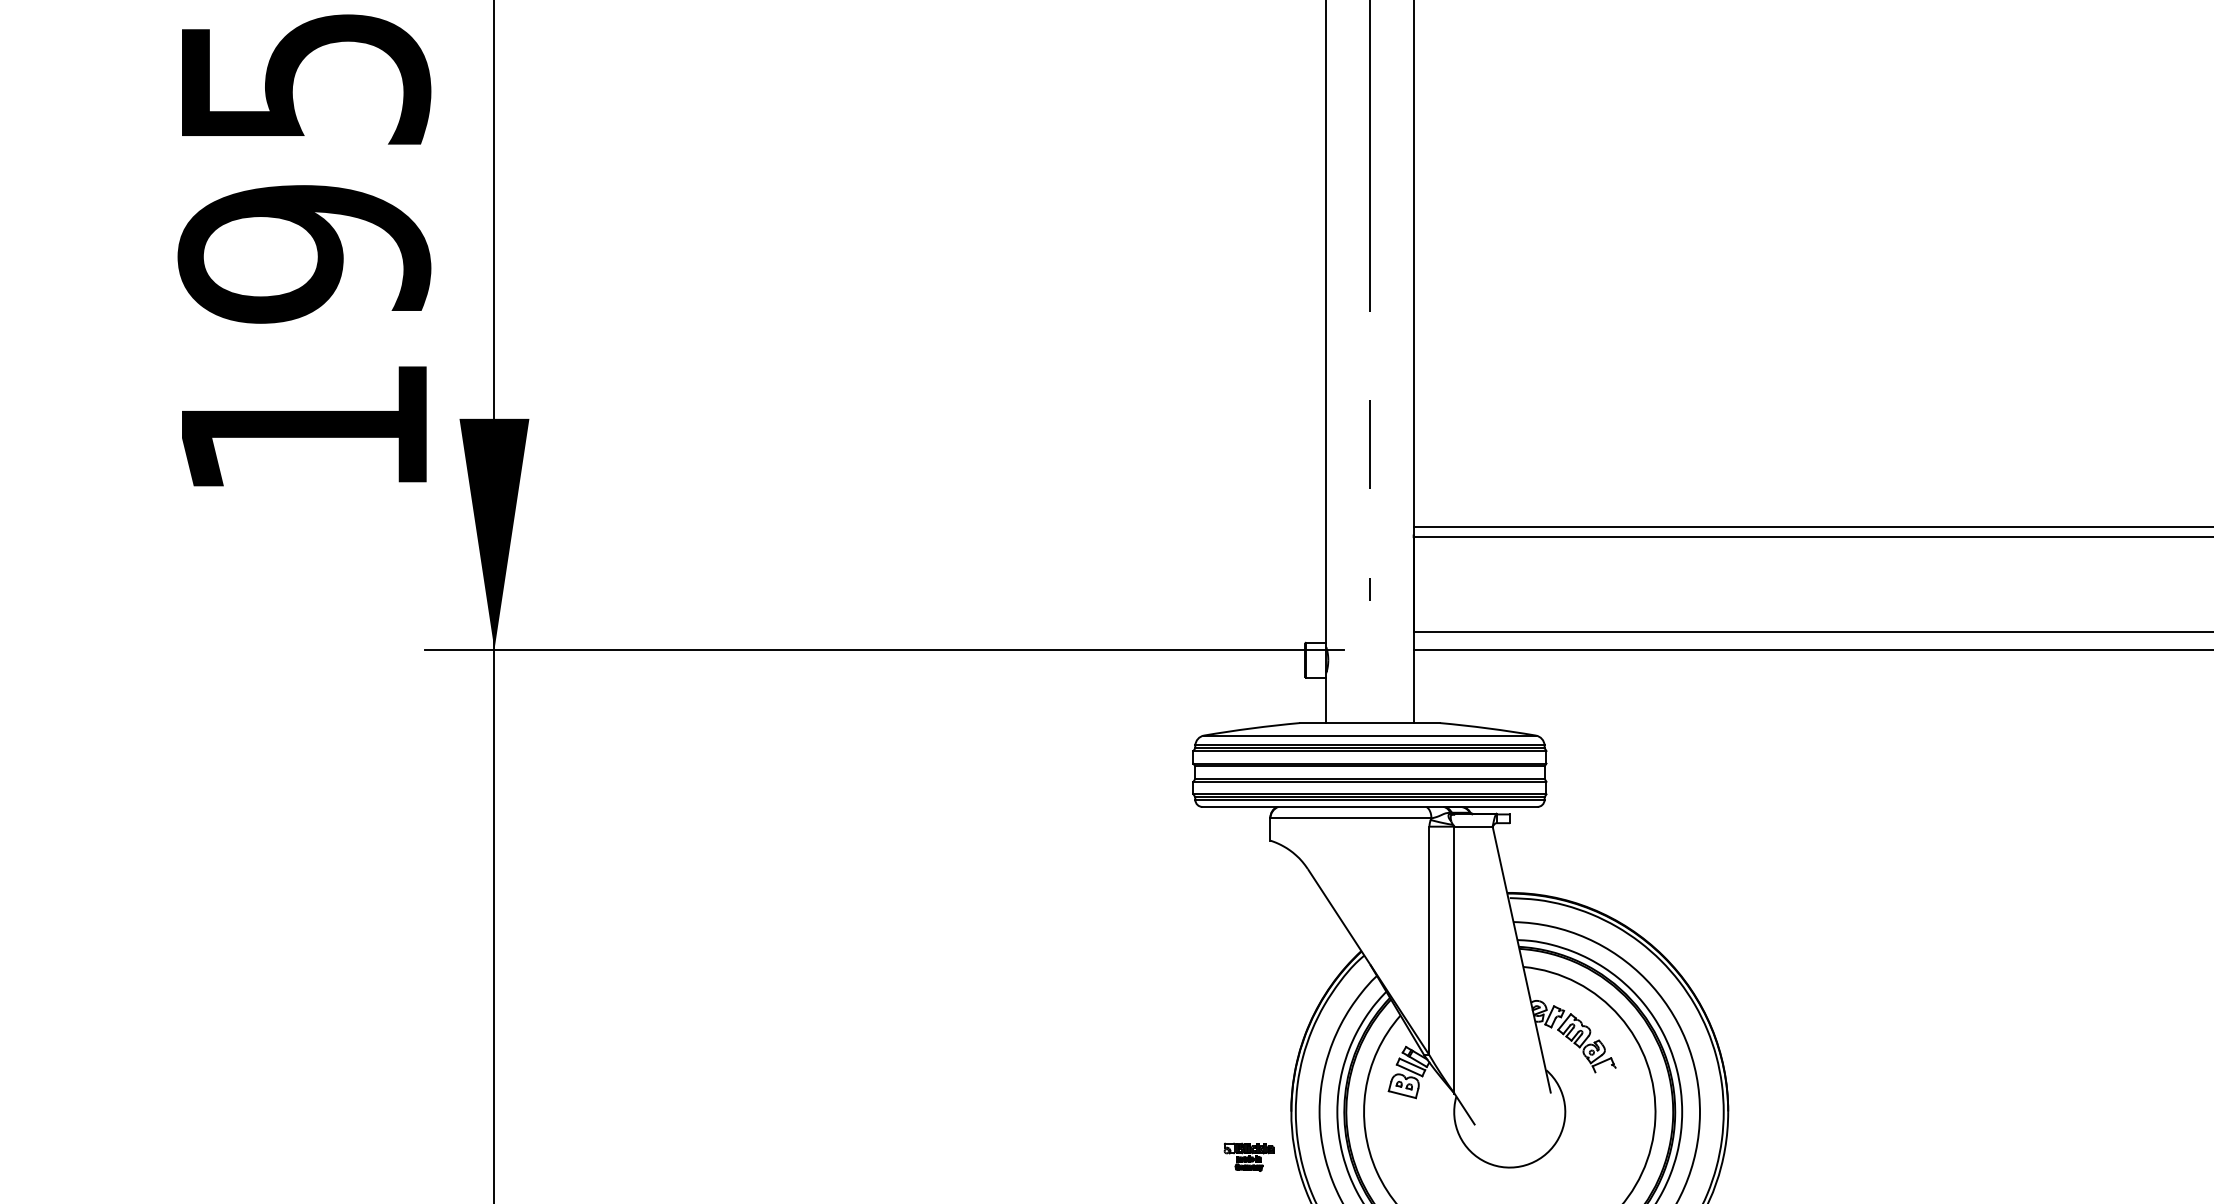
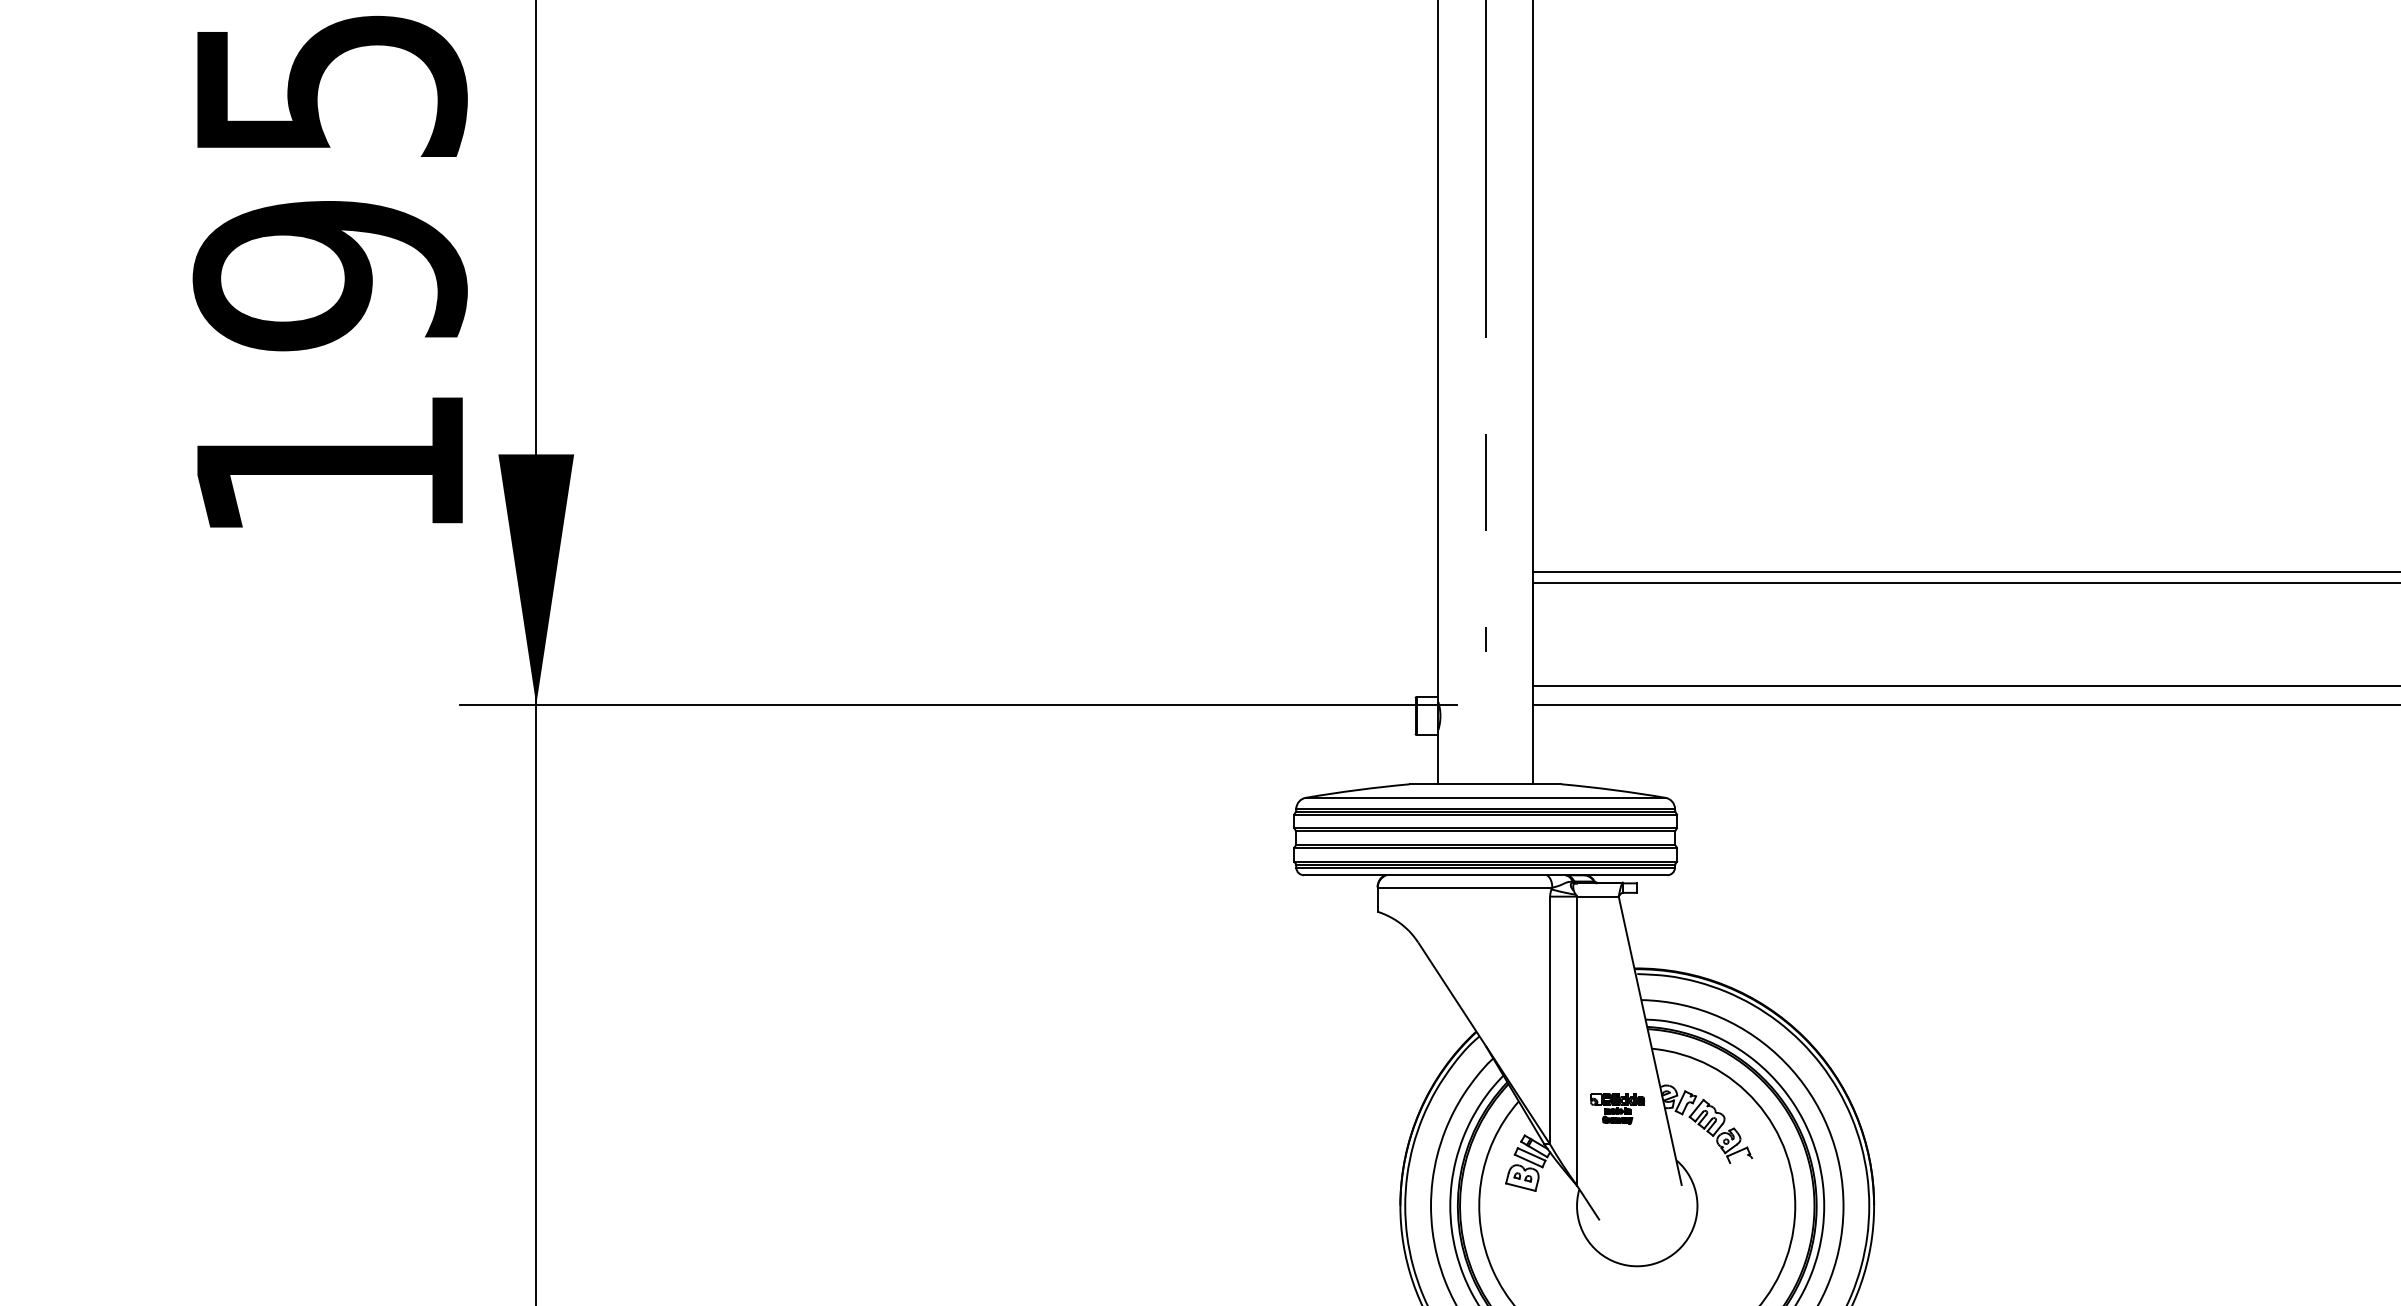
part: (1249, 1156) -> (1617, 1108), moved

